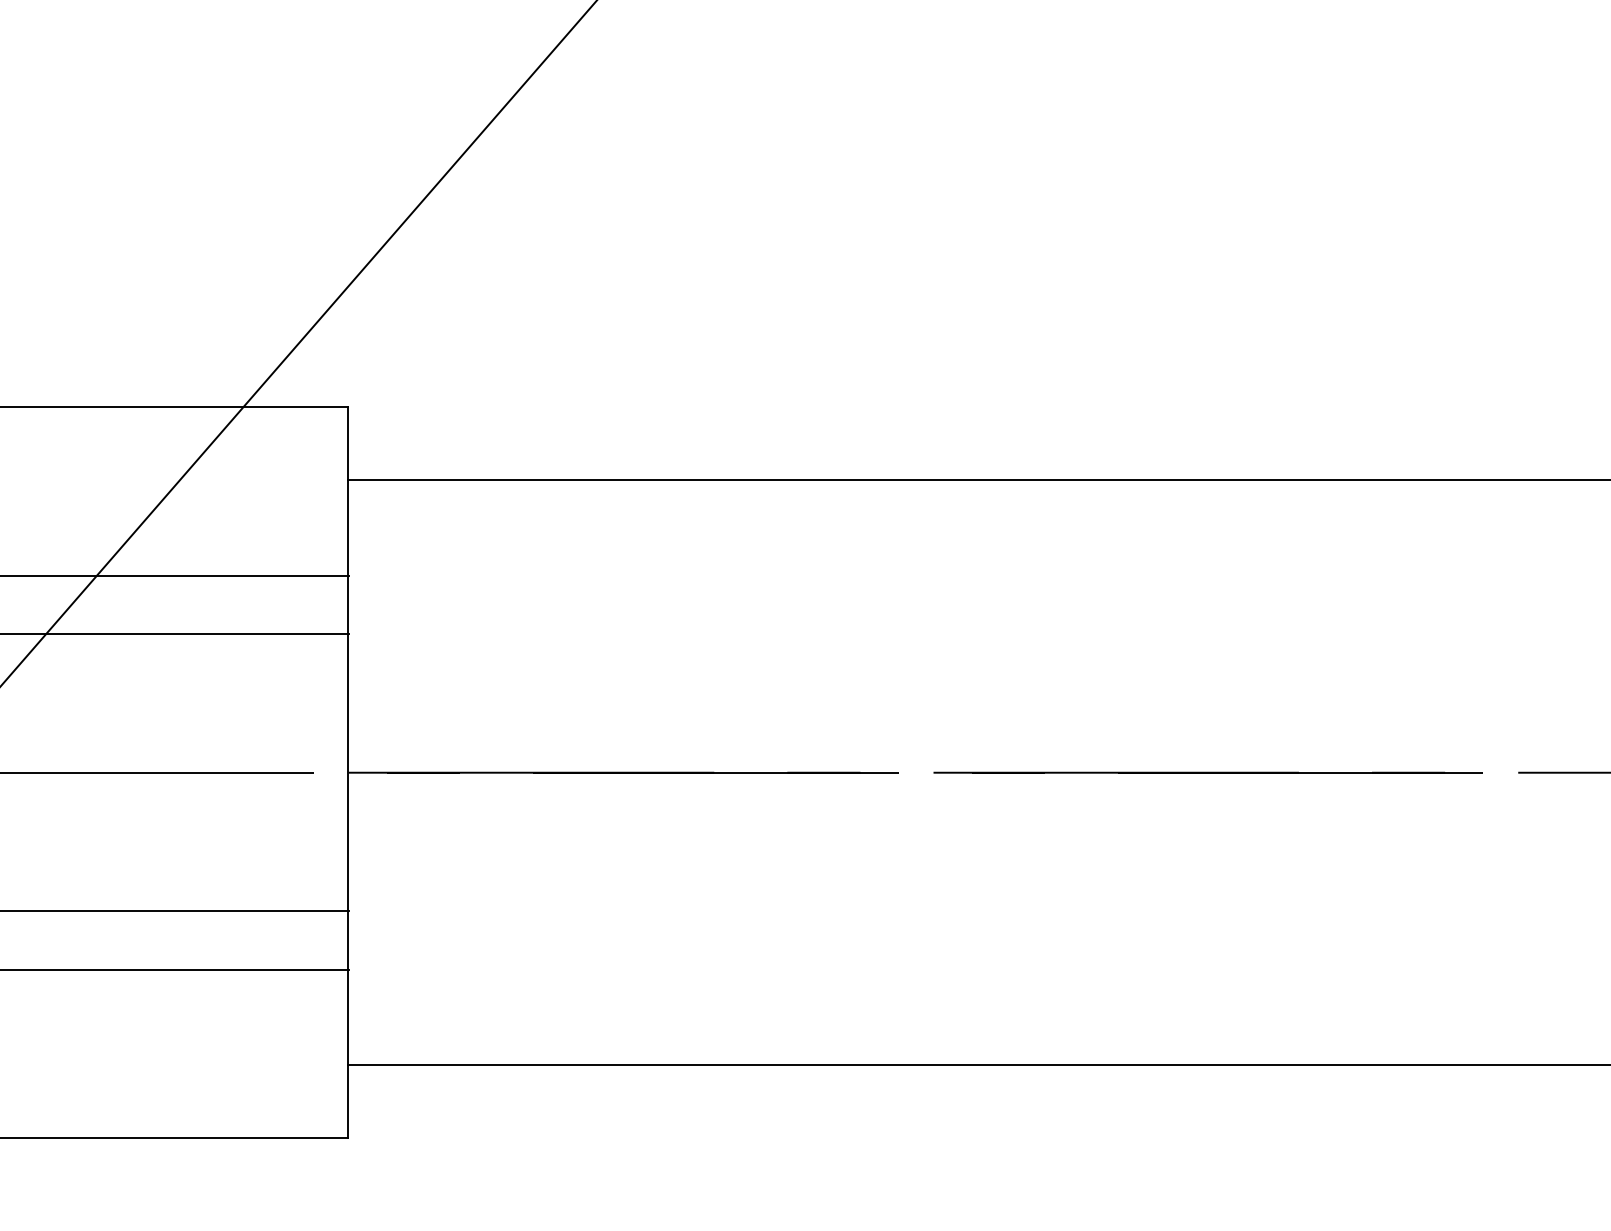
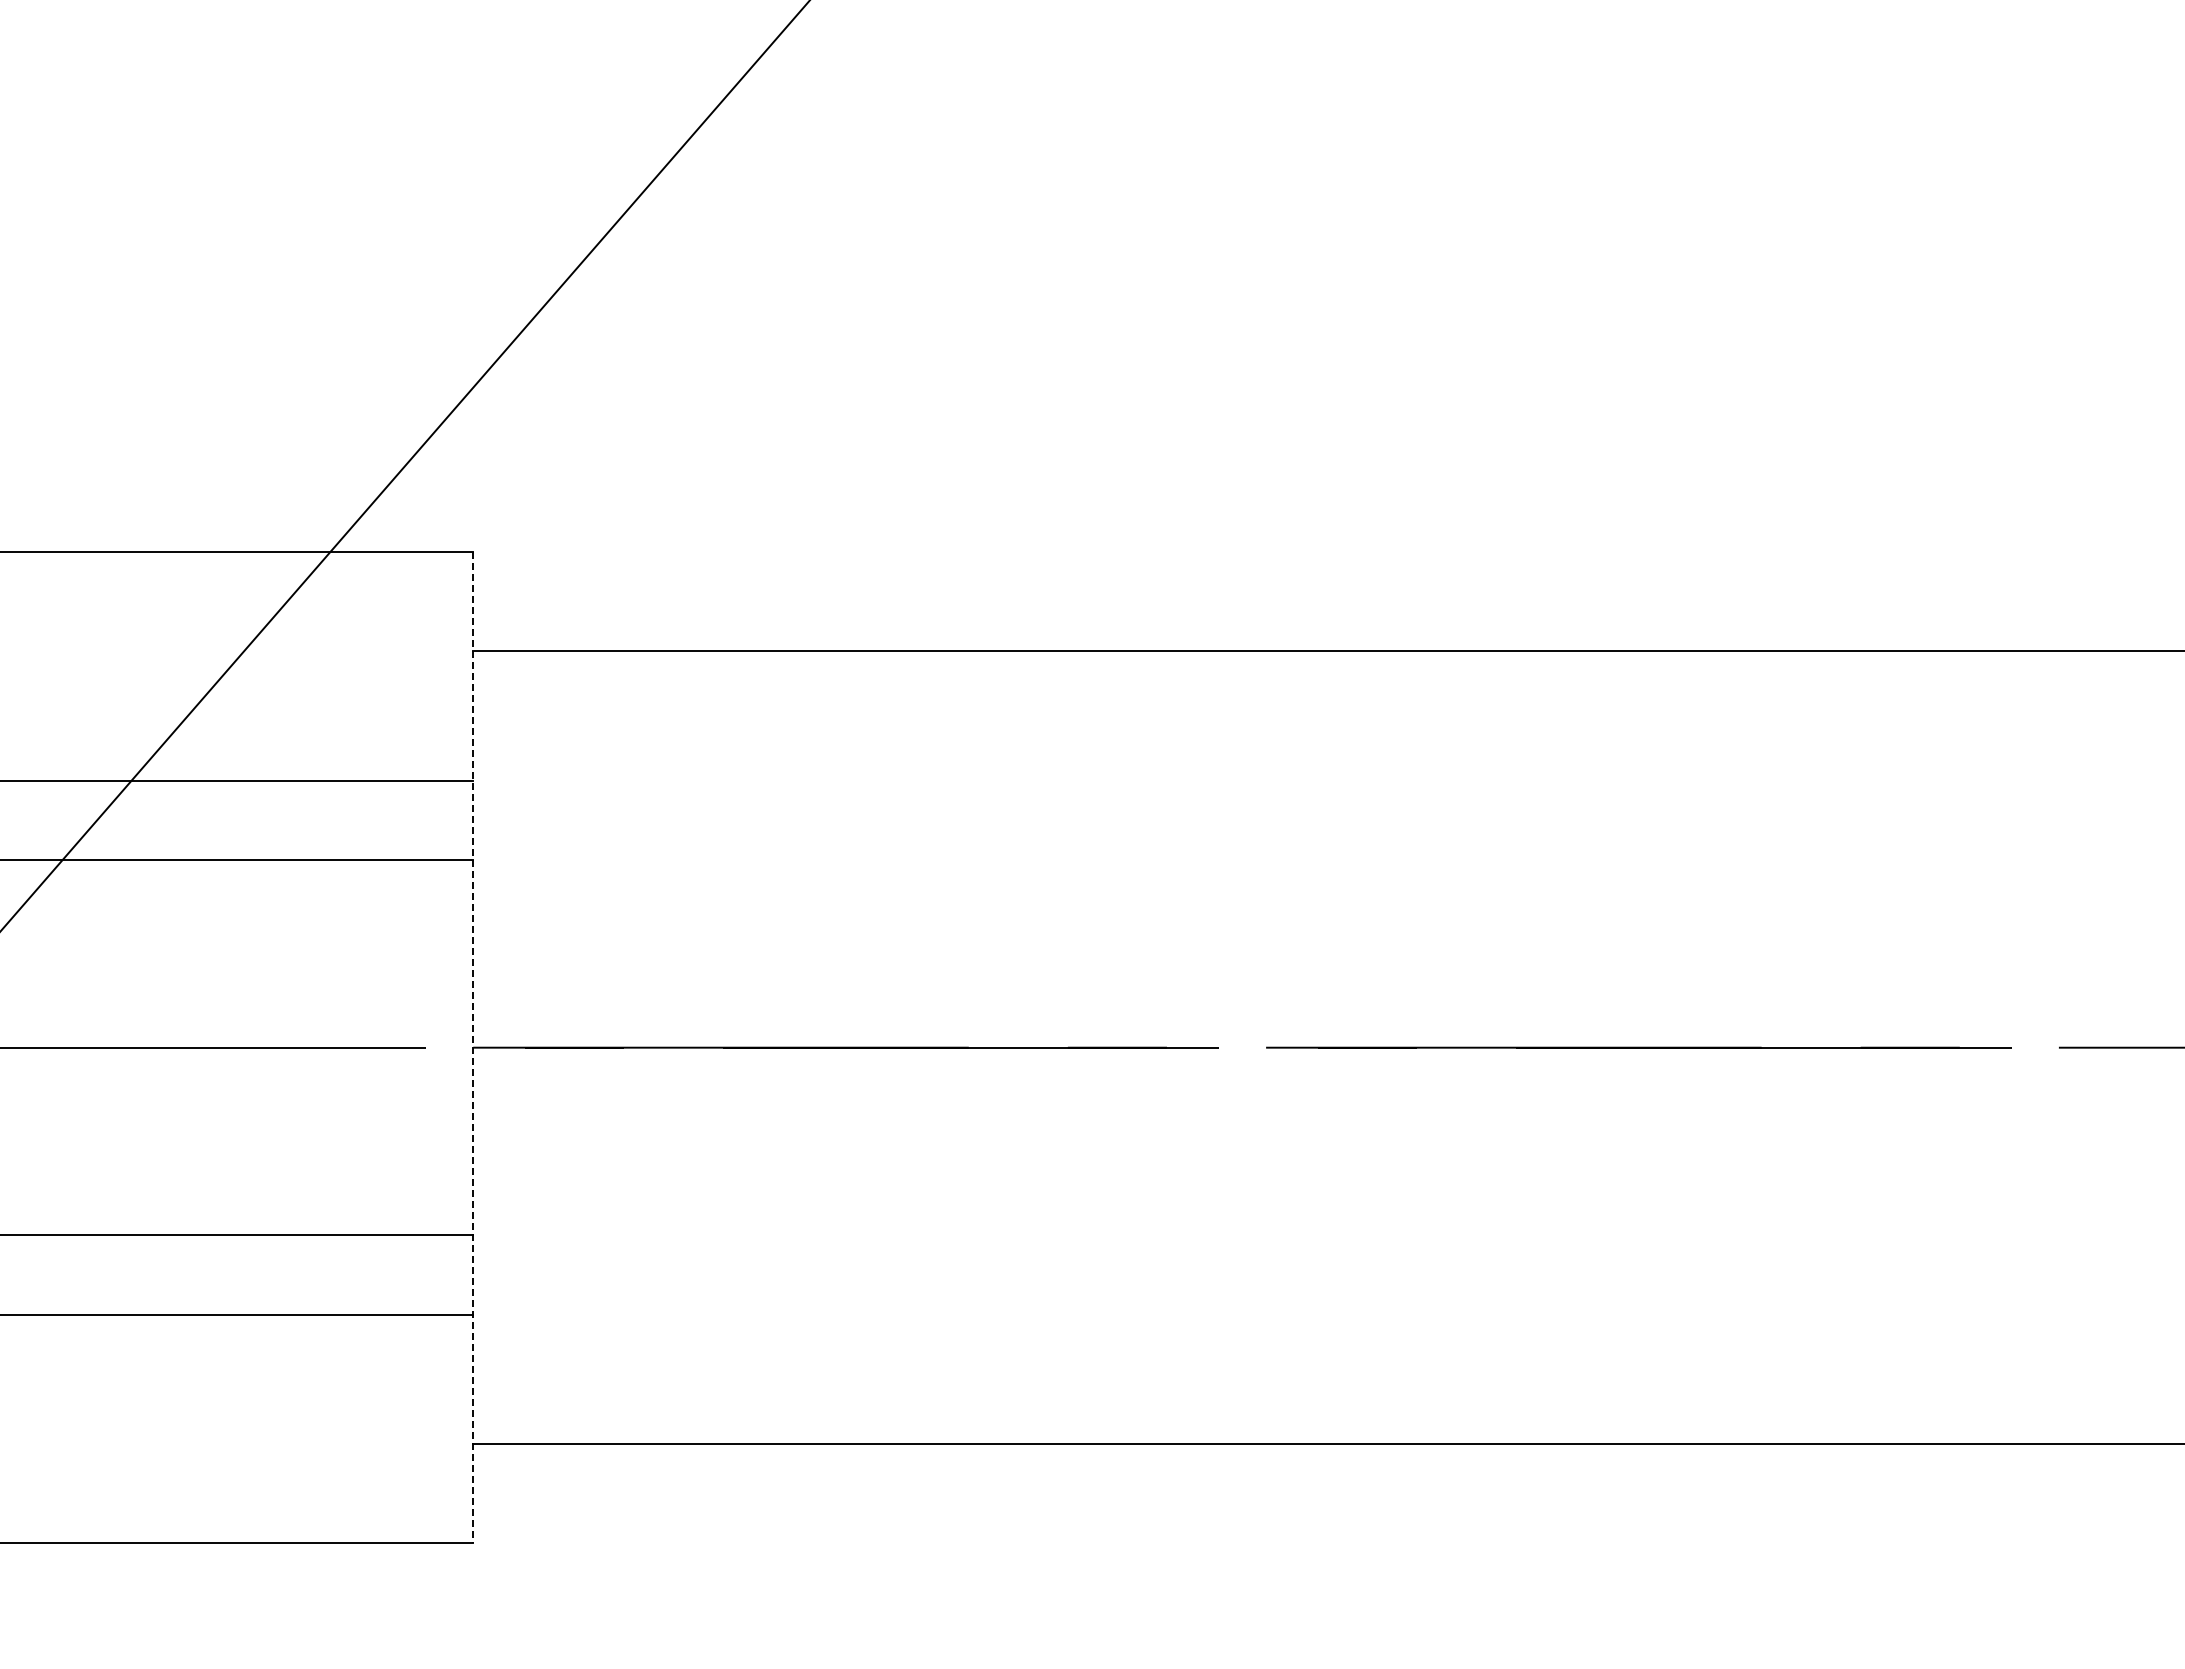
line: (348, 773) -> (472, 1048), solid -> dashed

